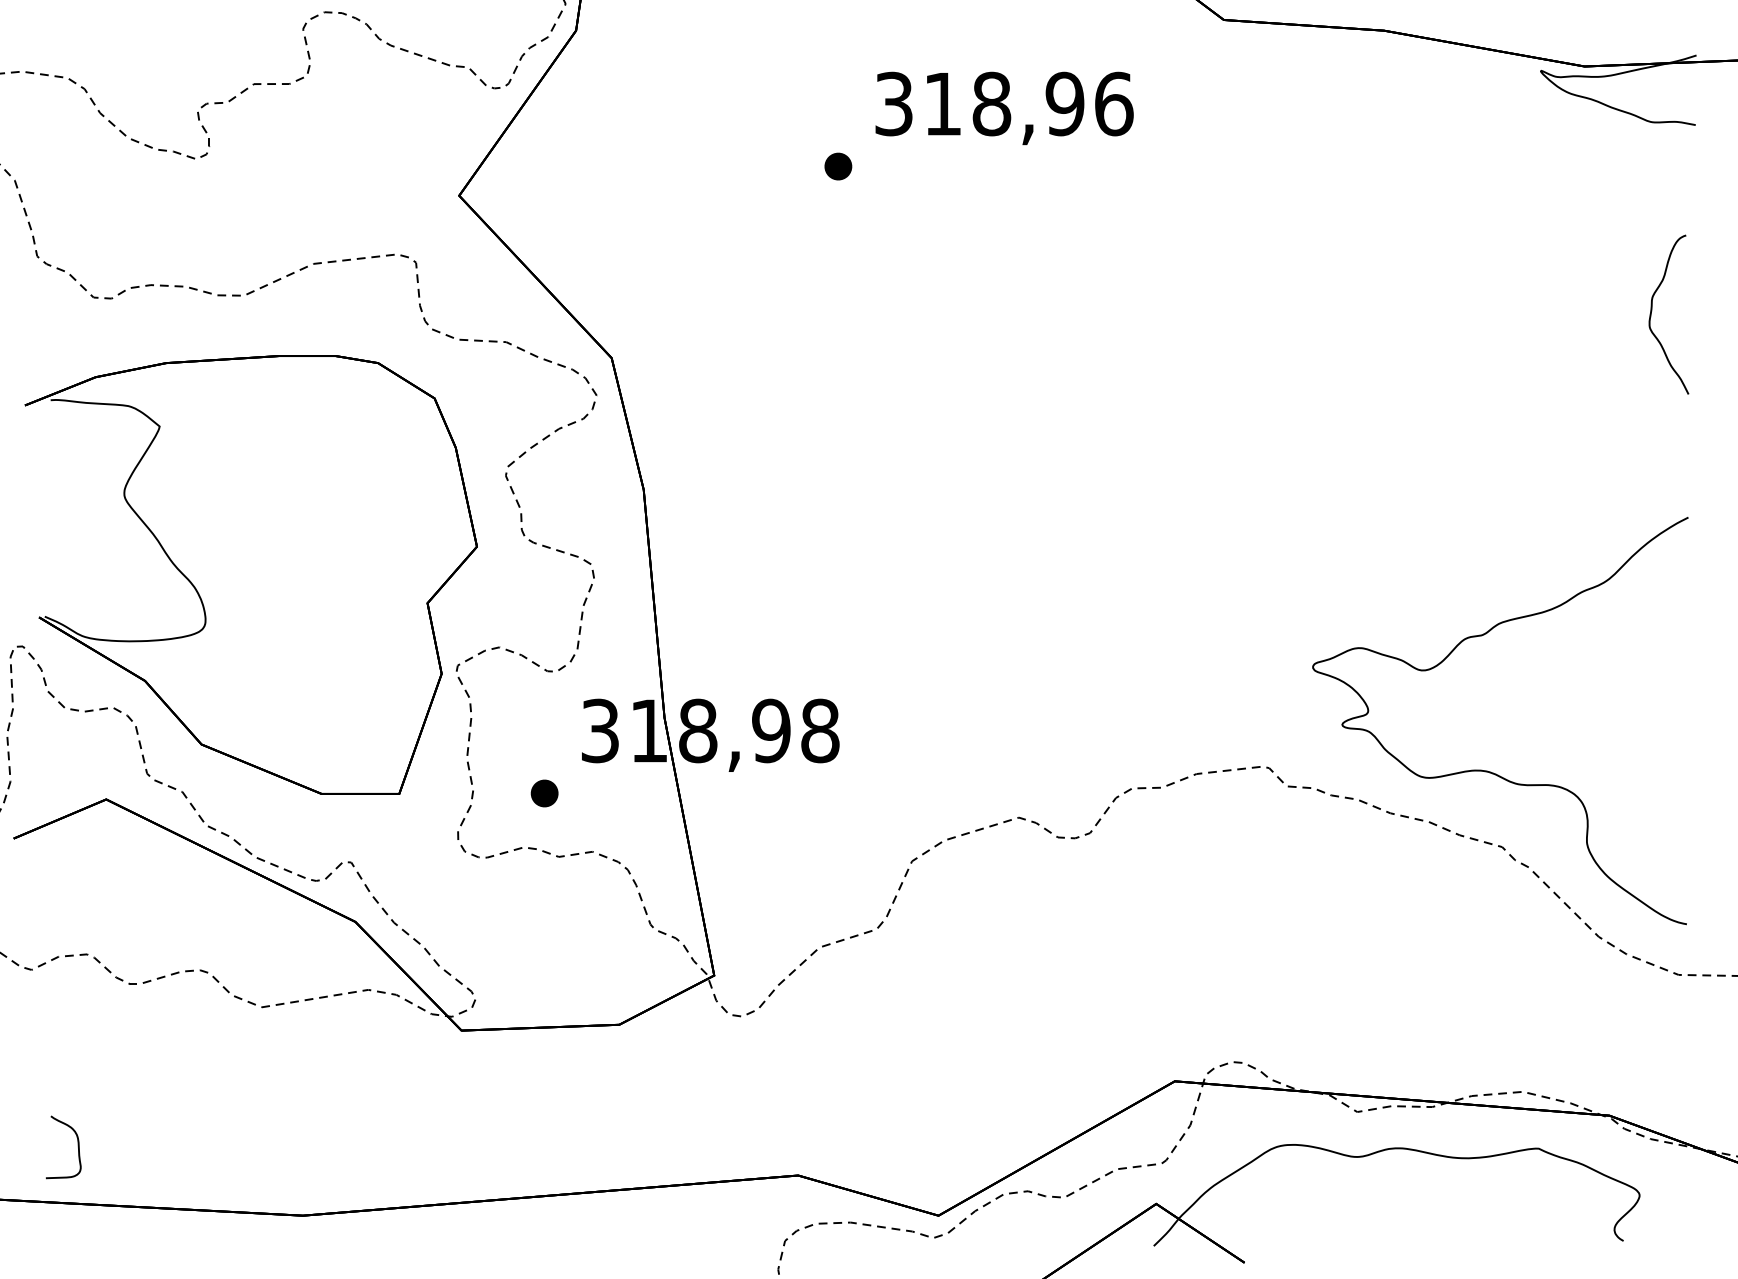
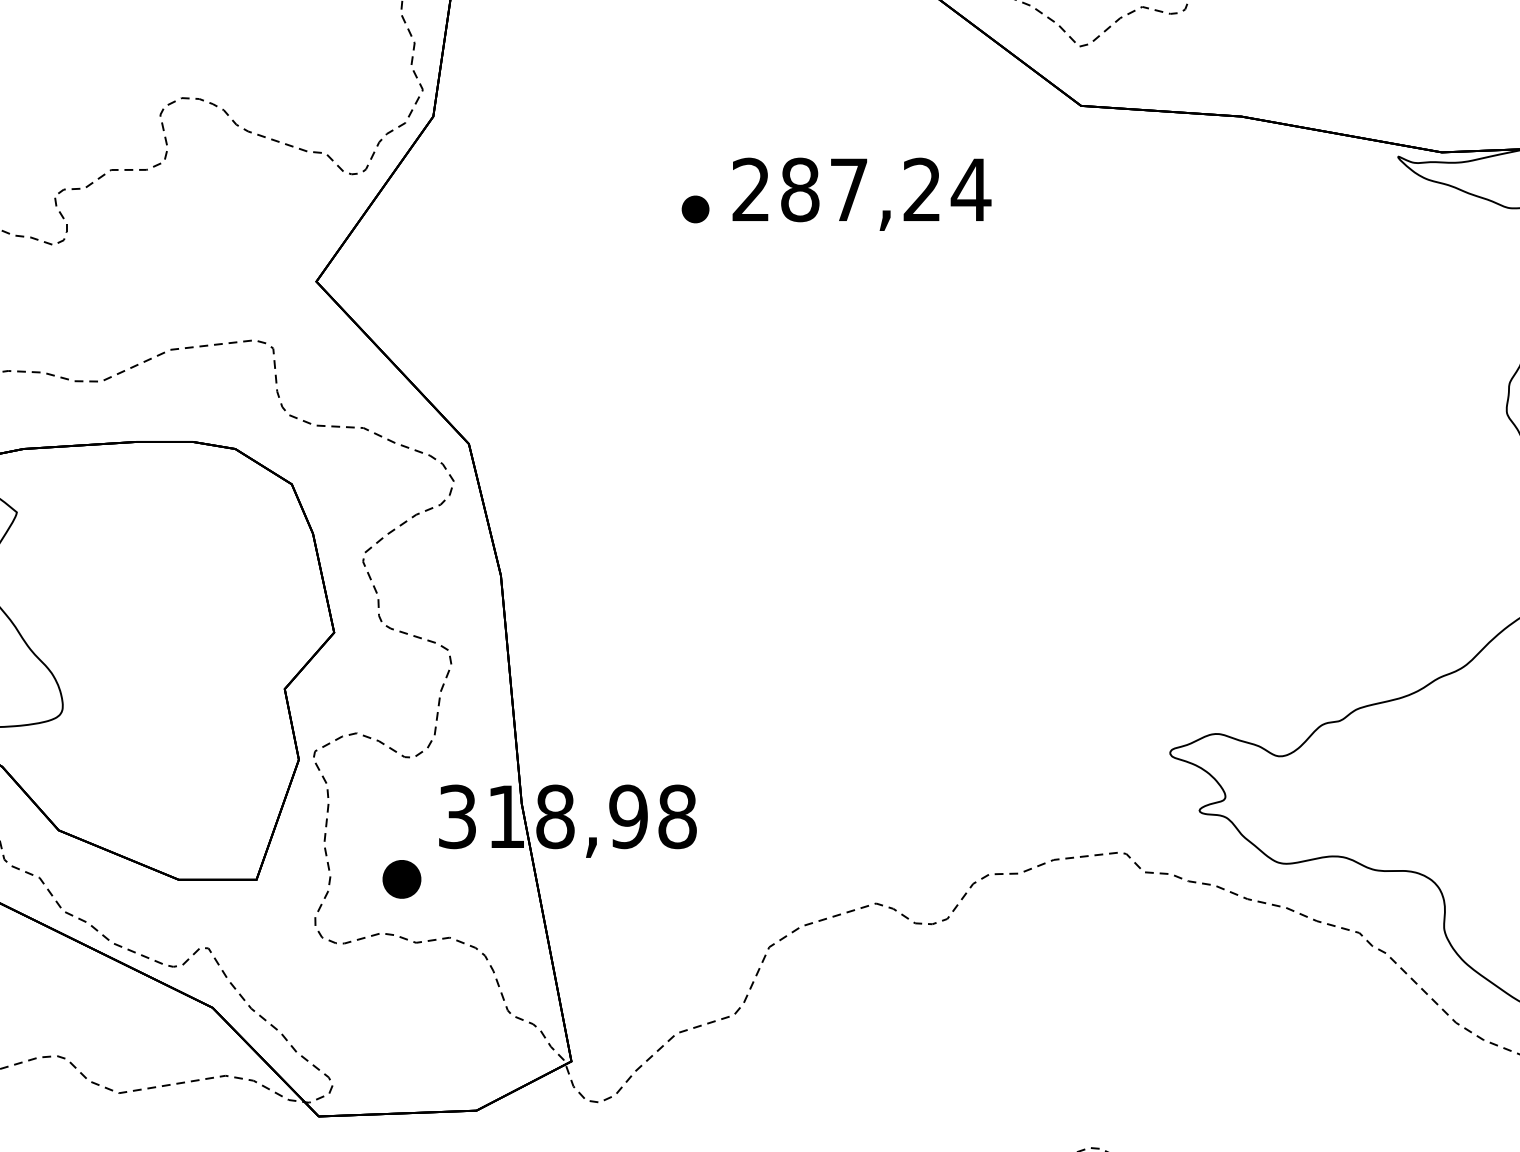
text: (1004, 103) -> (861, 189), 318,96 -> 287,24
part: (838, 166) -> (695, 209), moved
part: (544, 793) -> (401, 879), size x1.4

